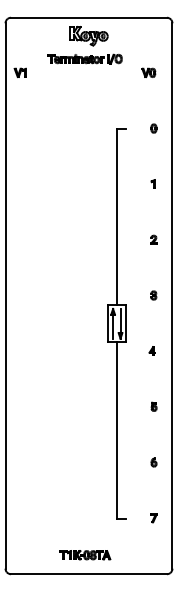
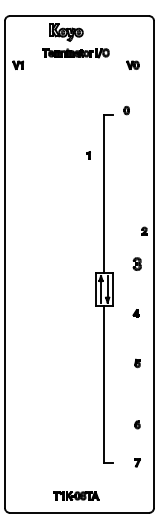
part: (88, 36) -> (65, 32), moved
part: (153, 128) -> (126, 110), moved
part: (152, 183) -> (87, 155), moved
part: (153, 239) -> (144, 231), moved
part: (153, 295) -> (137, 264), size x1.6
part: (153, 462) -> (137, 424), moved

